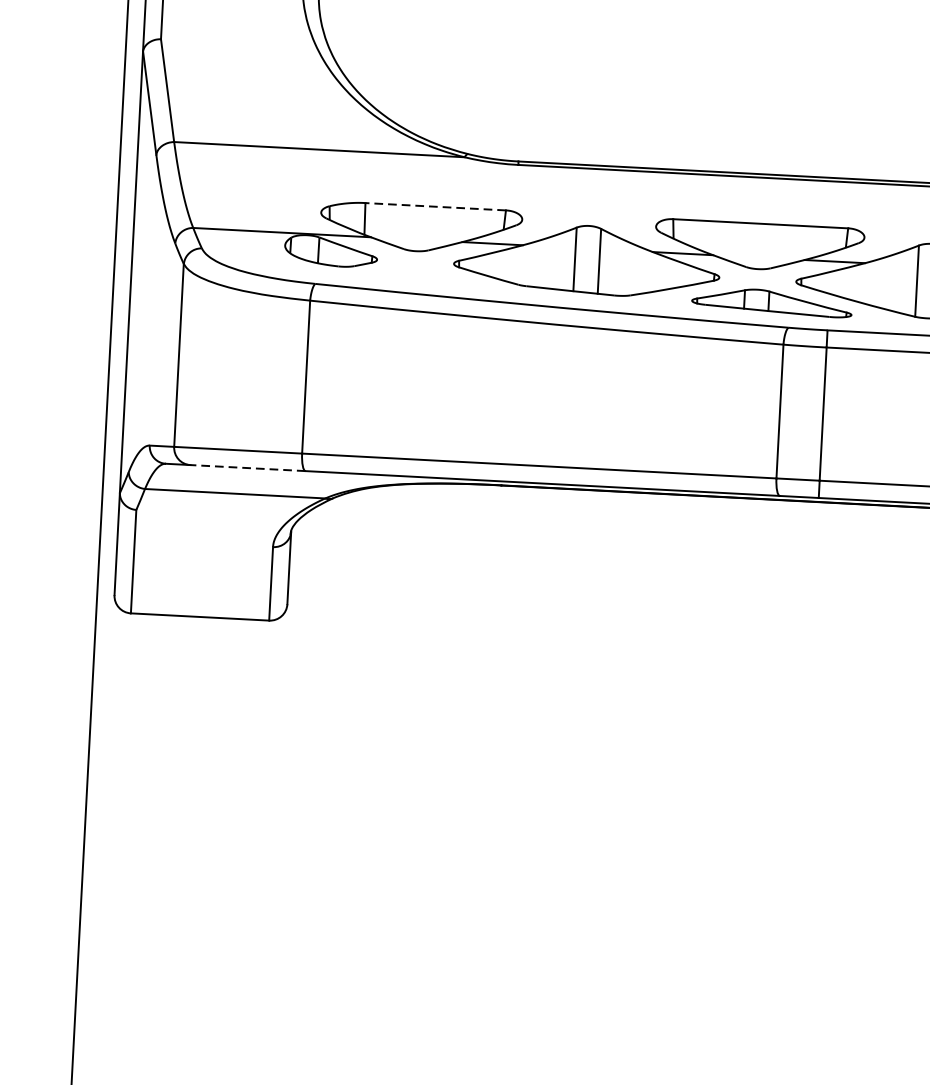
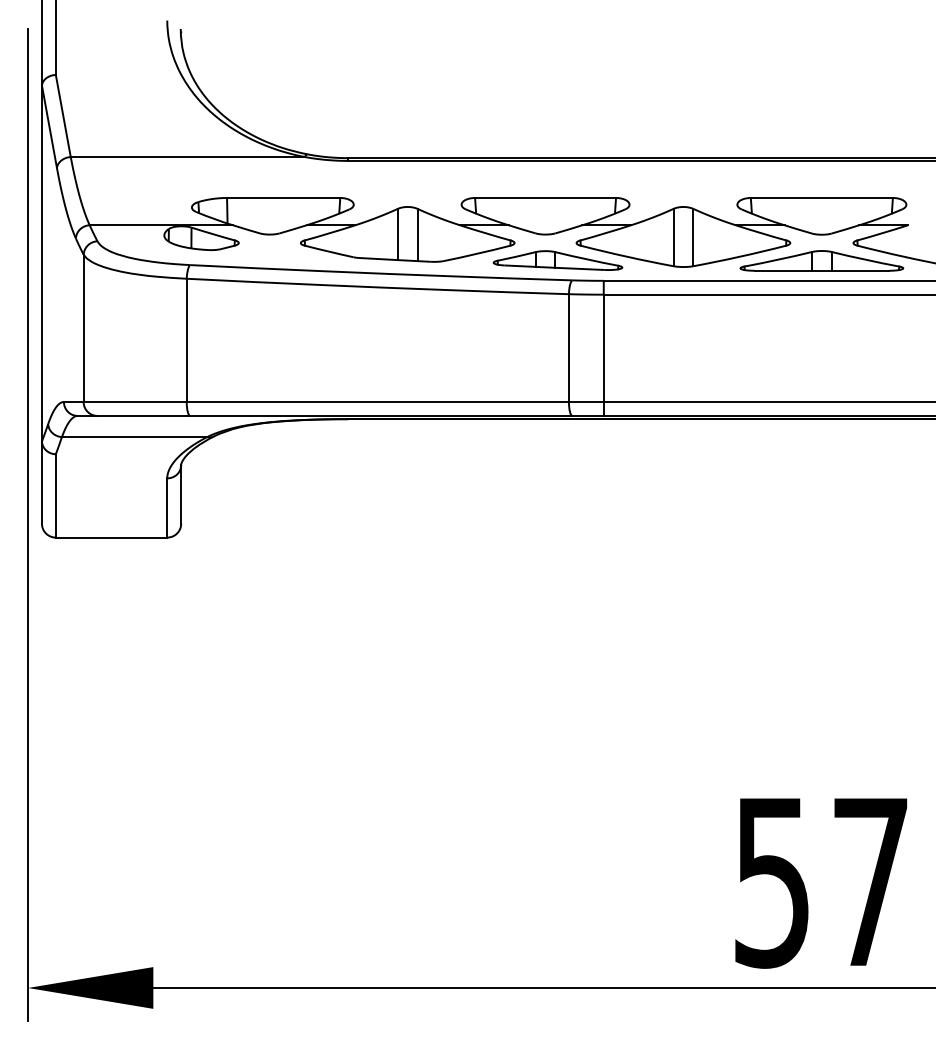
line: (435, 207) -> (283, 198), dashed -> solid
line: (247, 467) -> (143, 415), dashed -> solid

